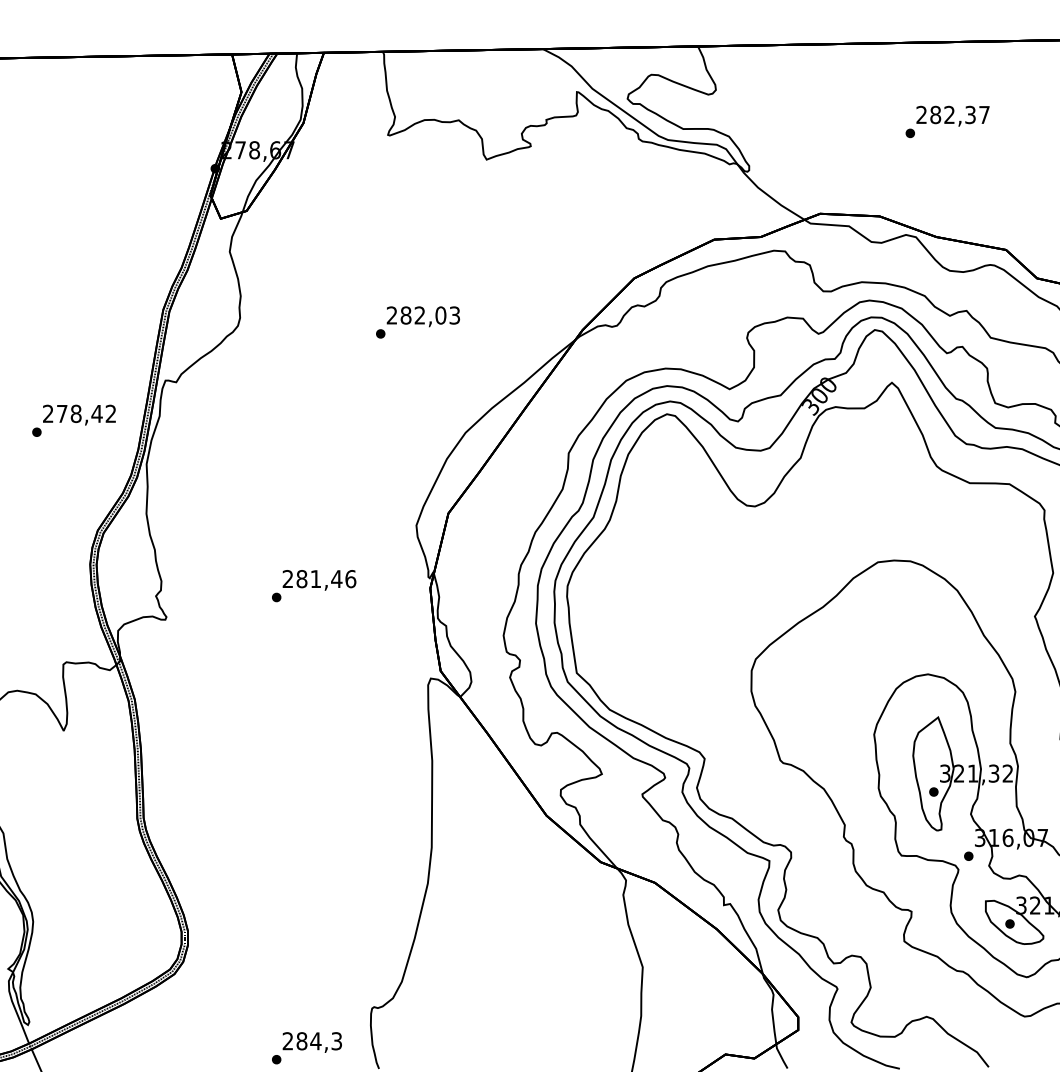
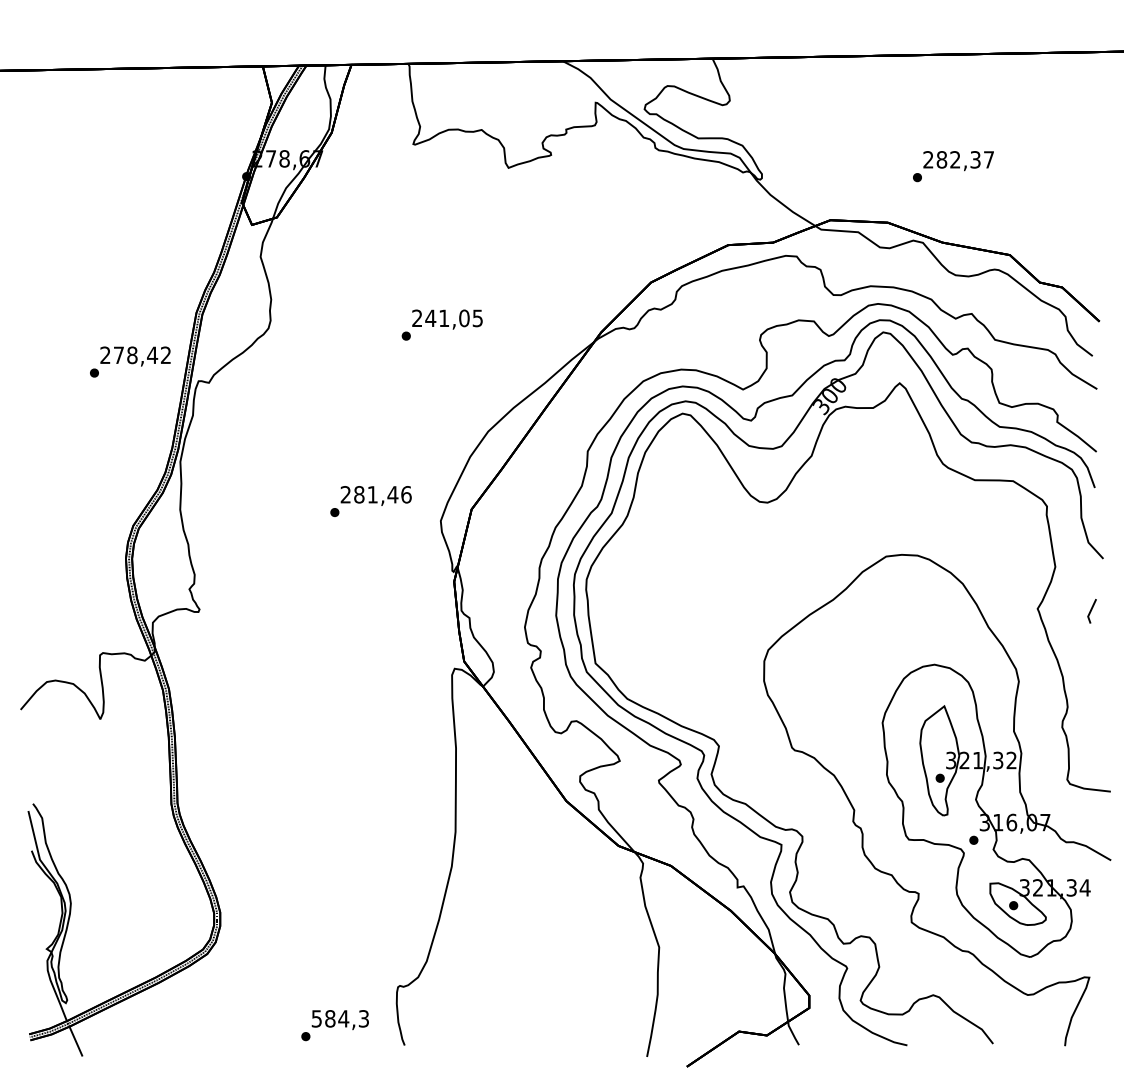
text: (947, 121) -> (953, 166), moved
text: (429, 315) -> (453, 318), 282,03 -> 241,05
text: (74, 420) -> (130, 361), moved
text: (313, 586) -> (370, 501), moved
text: (287, 1040) -> (316, 1018), 284,3 -> 584,3

